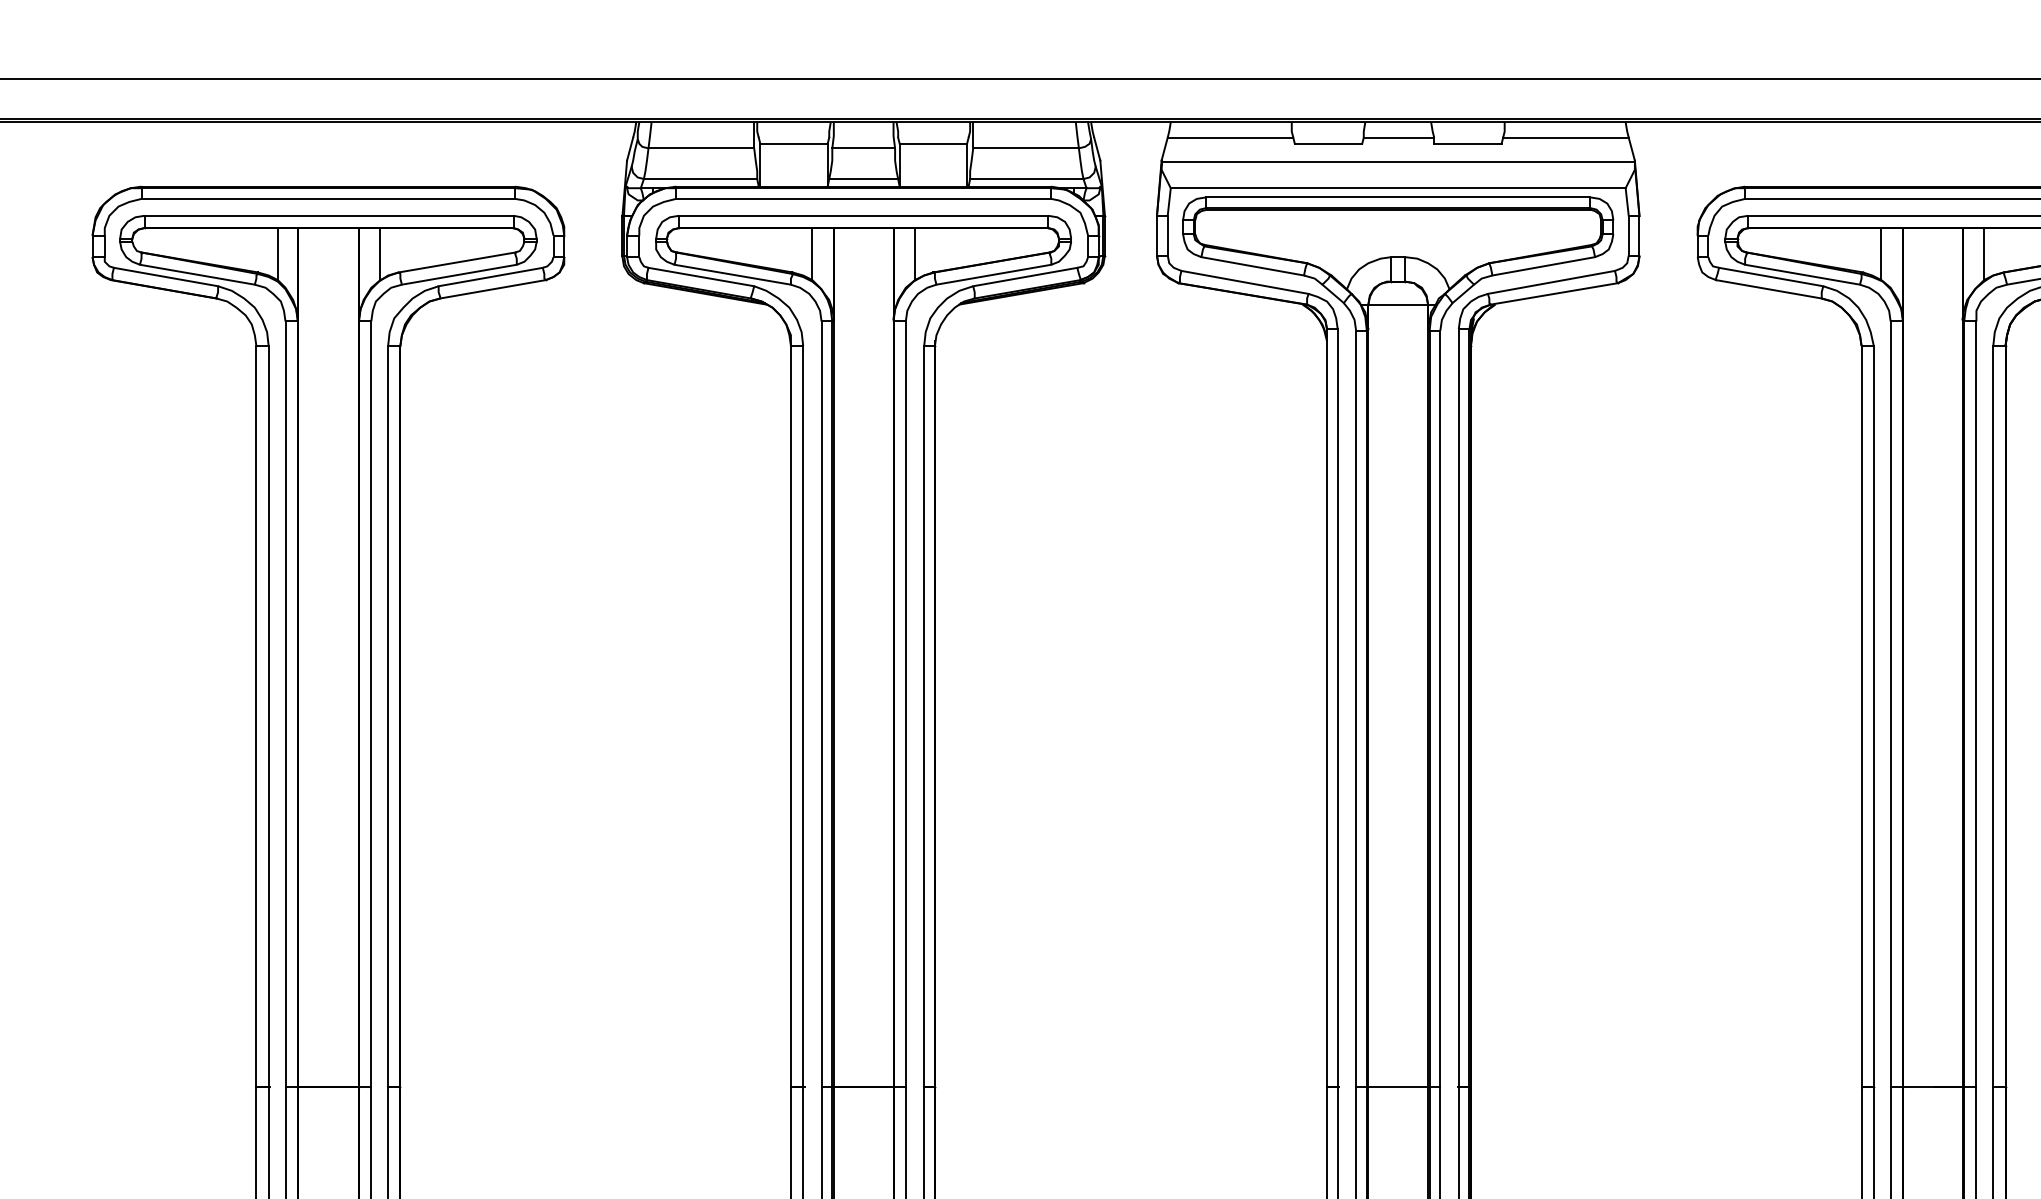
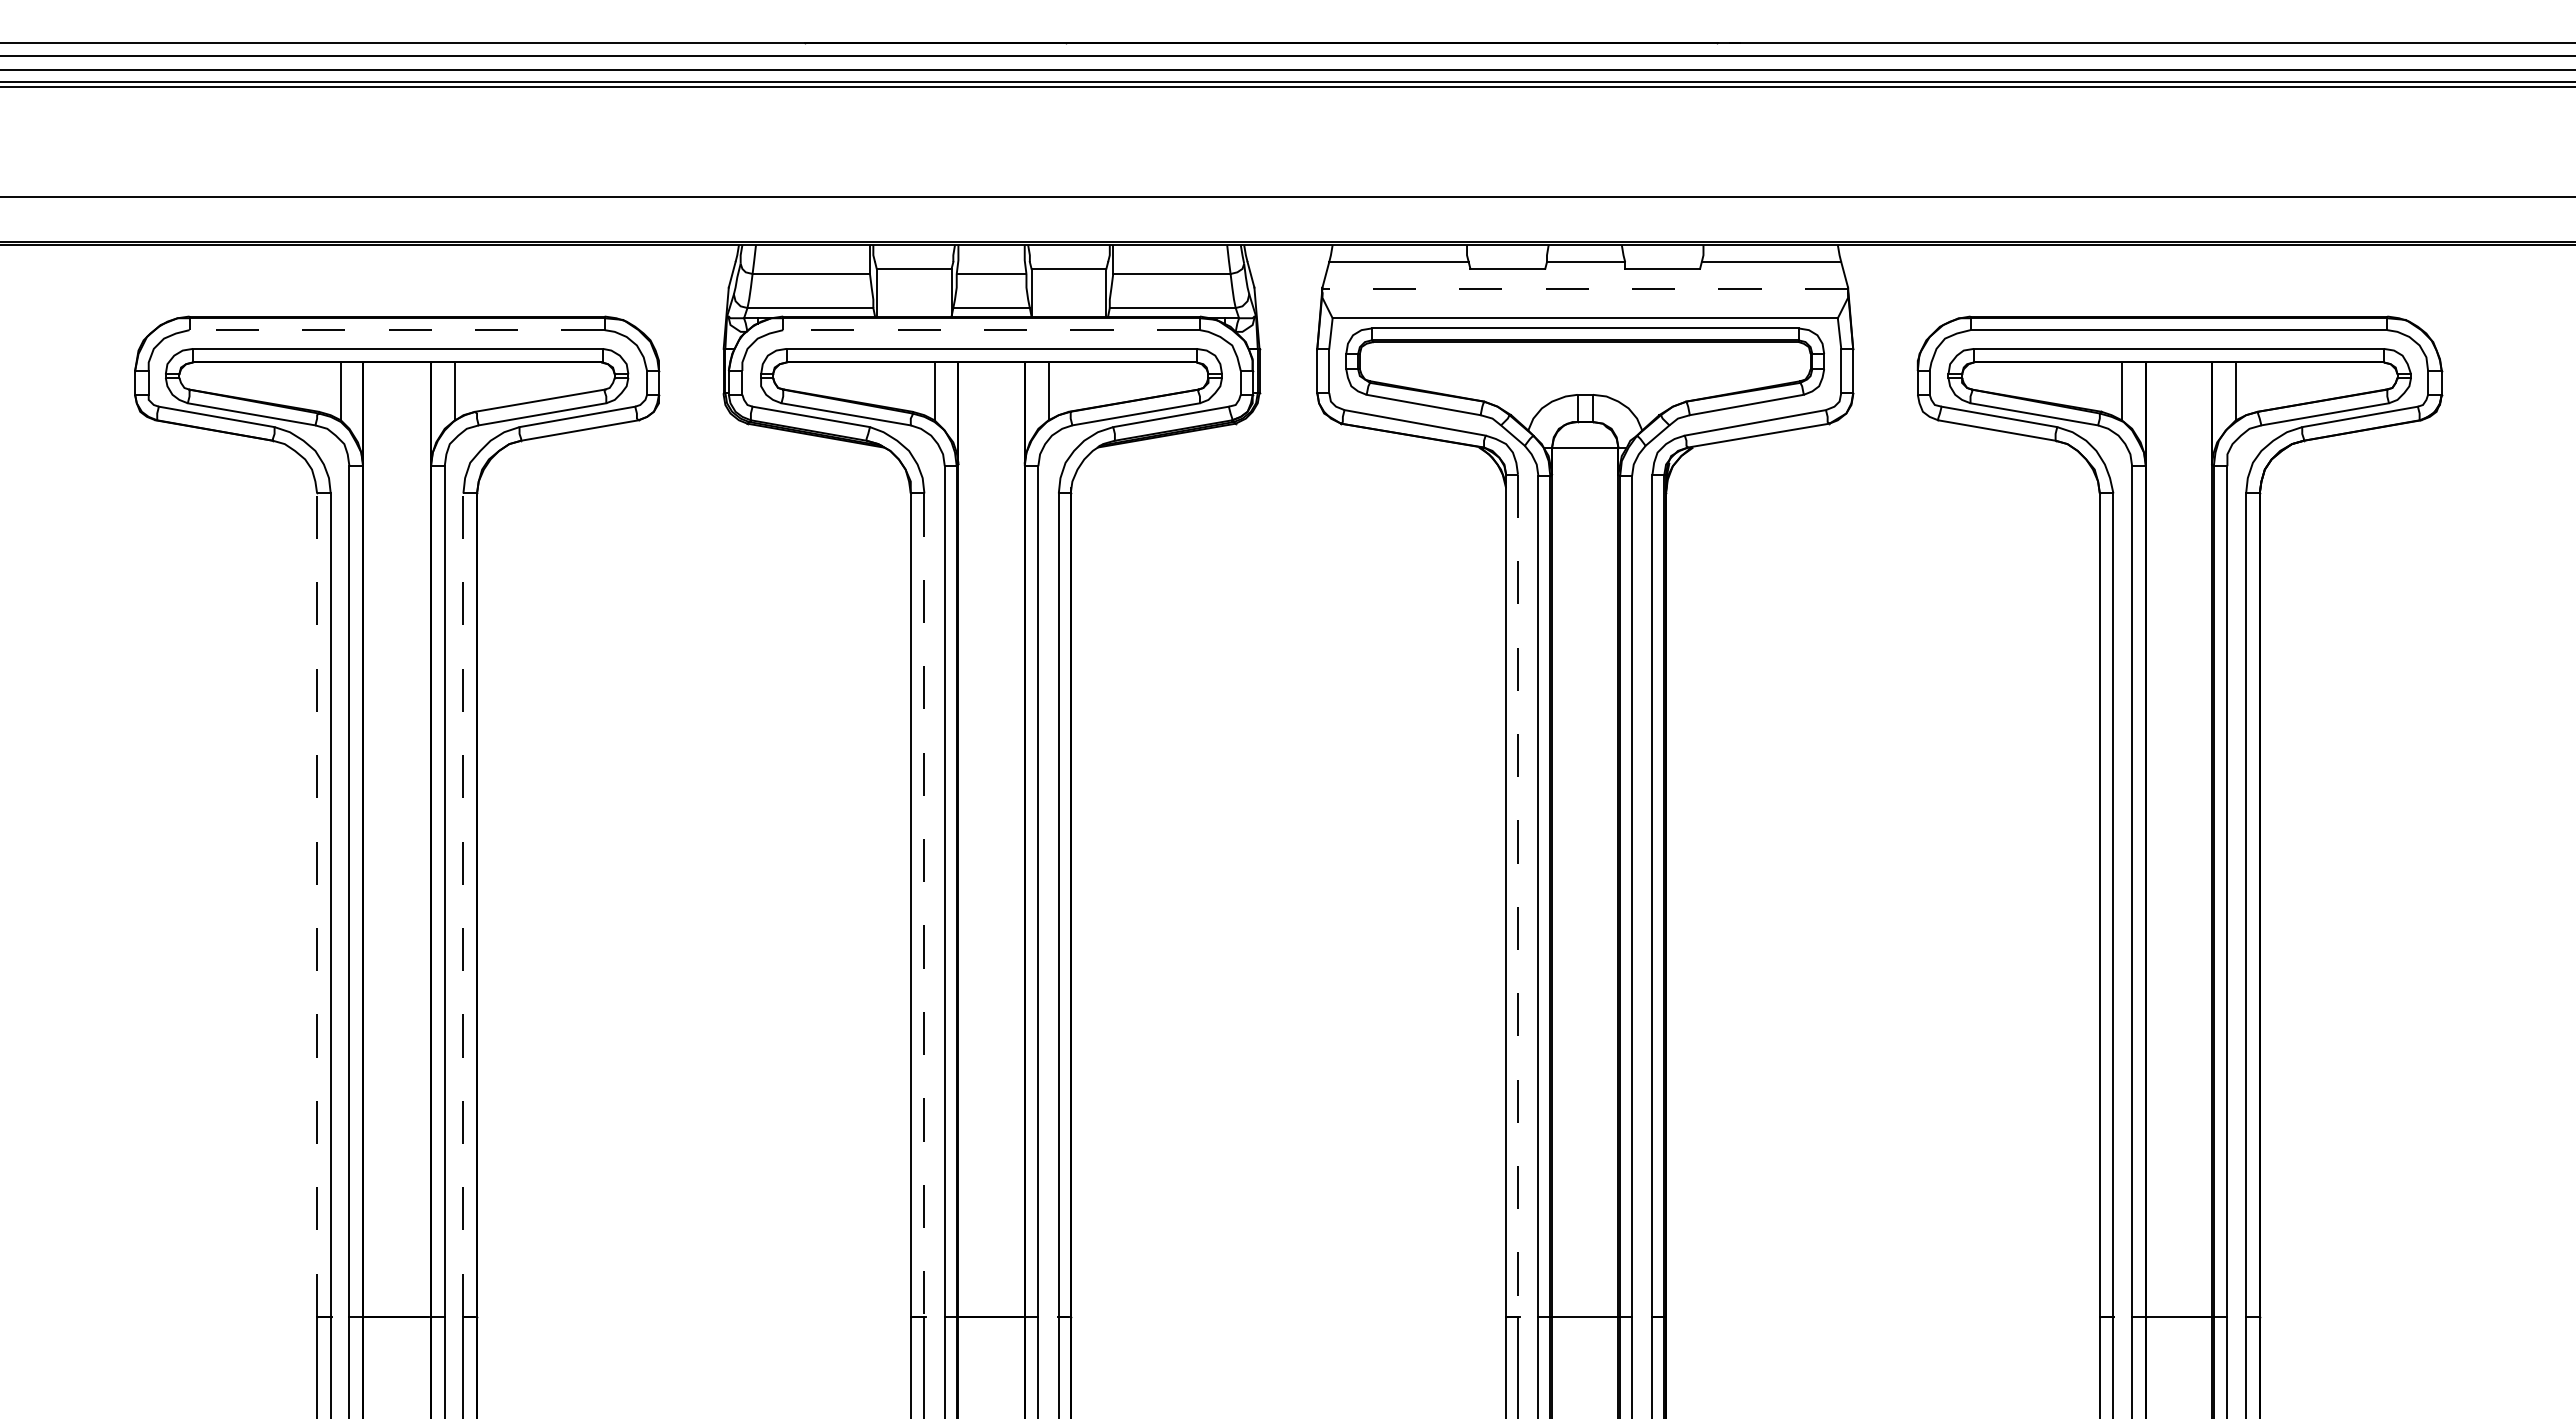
line: (1398, 162) -> (1585, 289), solid -> dashed
line: (328, 199) -> (397, 330), solid -> dashed
line: (863, 199) -> (991, 330), solid -> dashed
line: (1338, 708) -> (1518, 896), solid -> dashed
line: (256, 716) -> (317, 905), solid -> dashed
line: (388, 716) -> (463, 905), solid -> dashed
line: (803, 716) -> (924, 905), solid -> dashed

